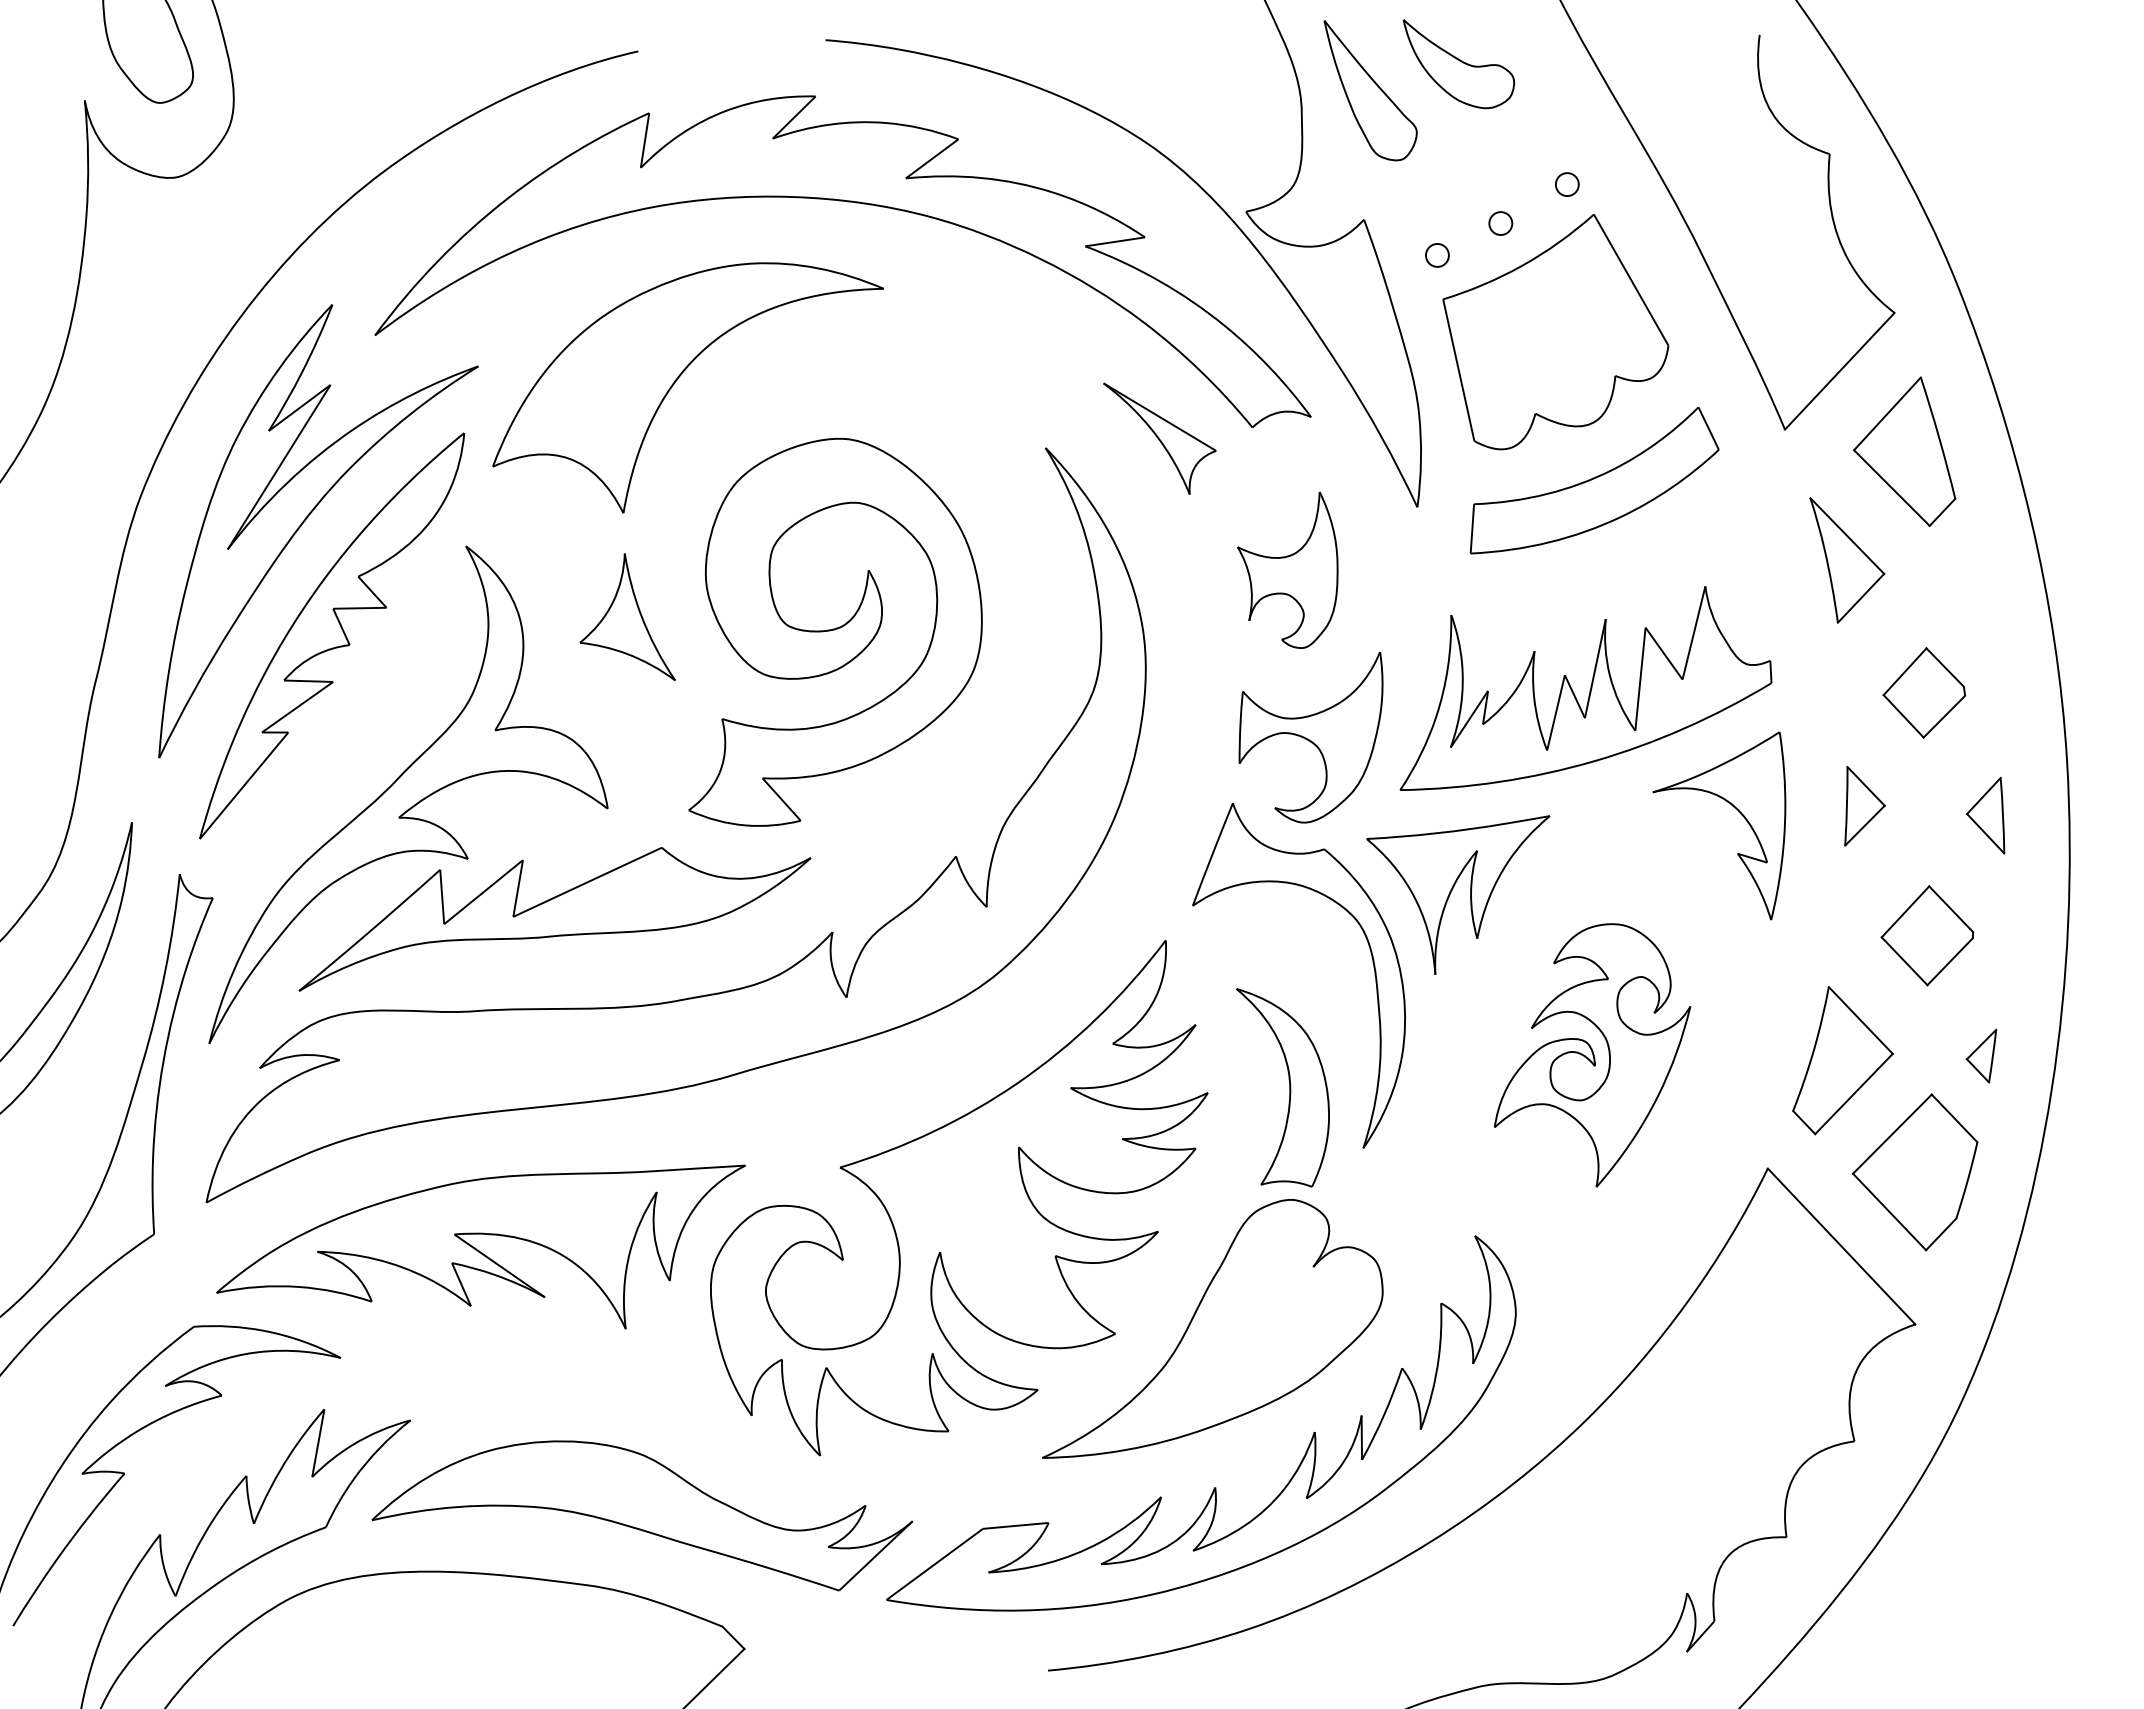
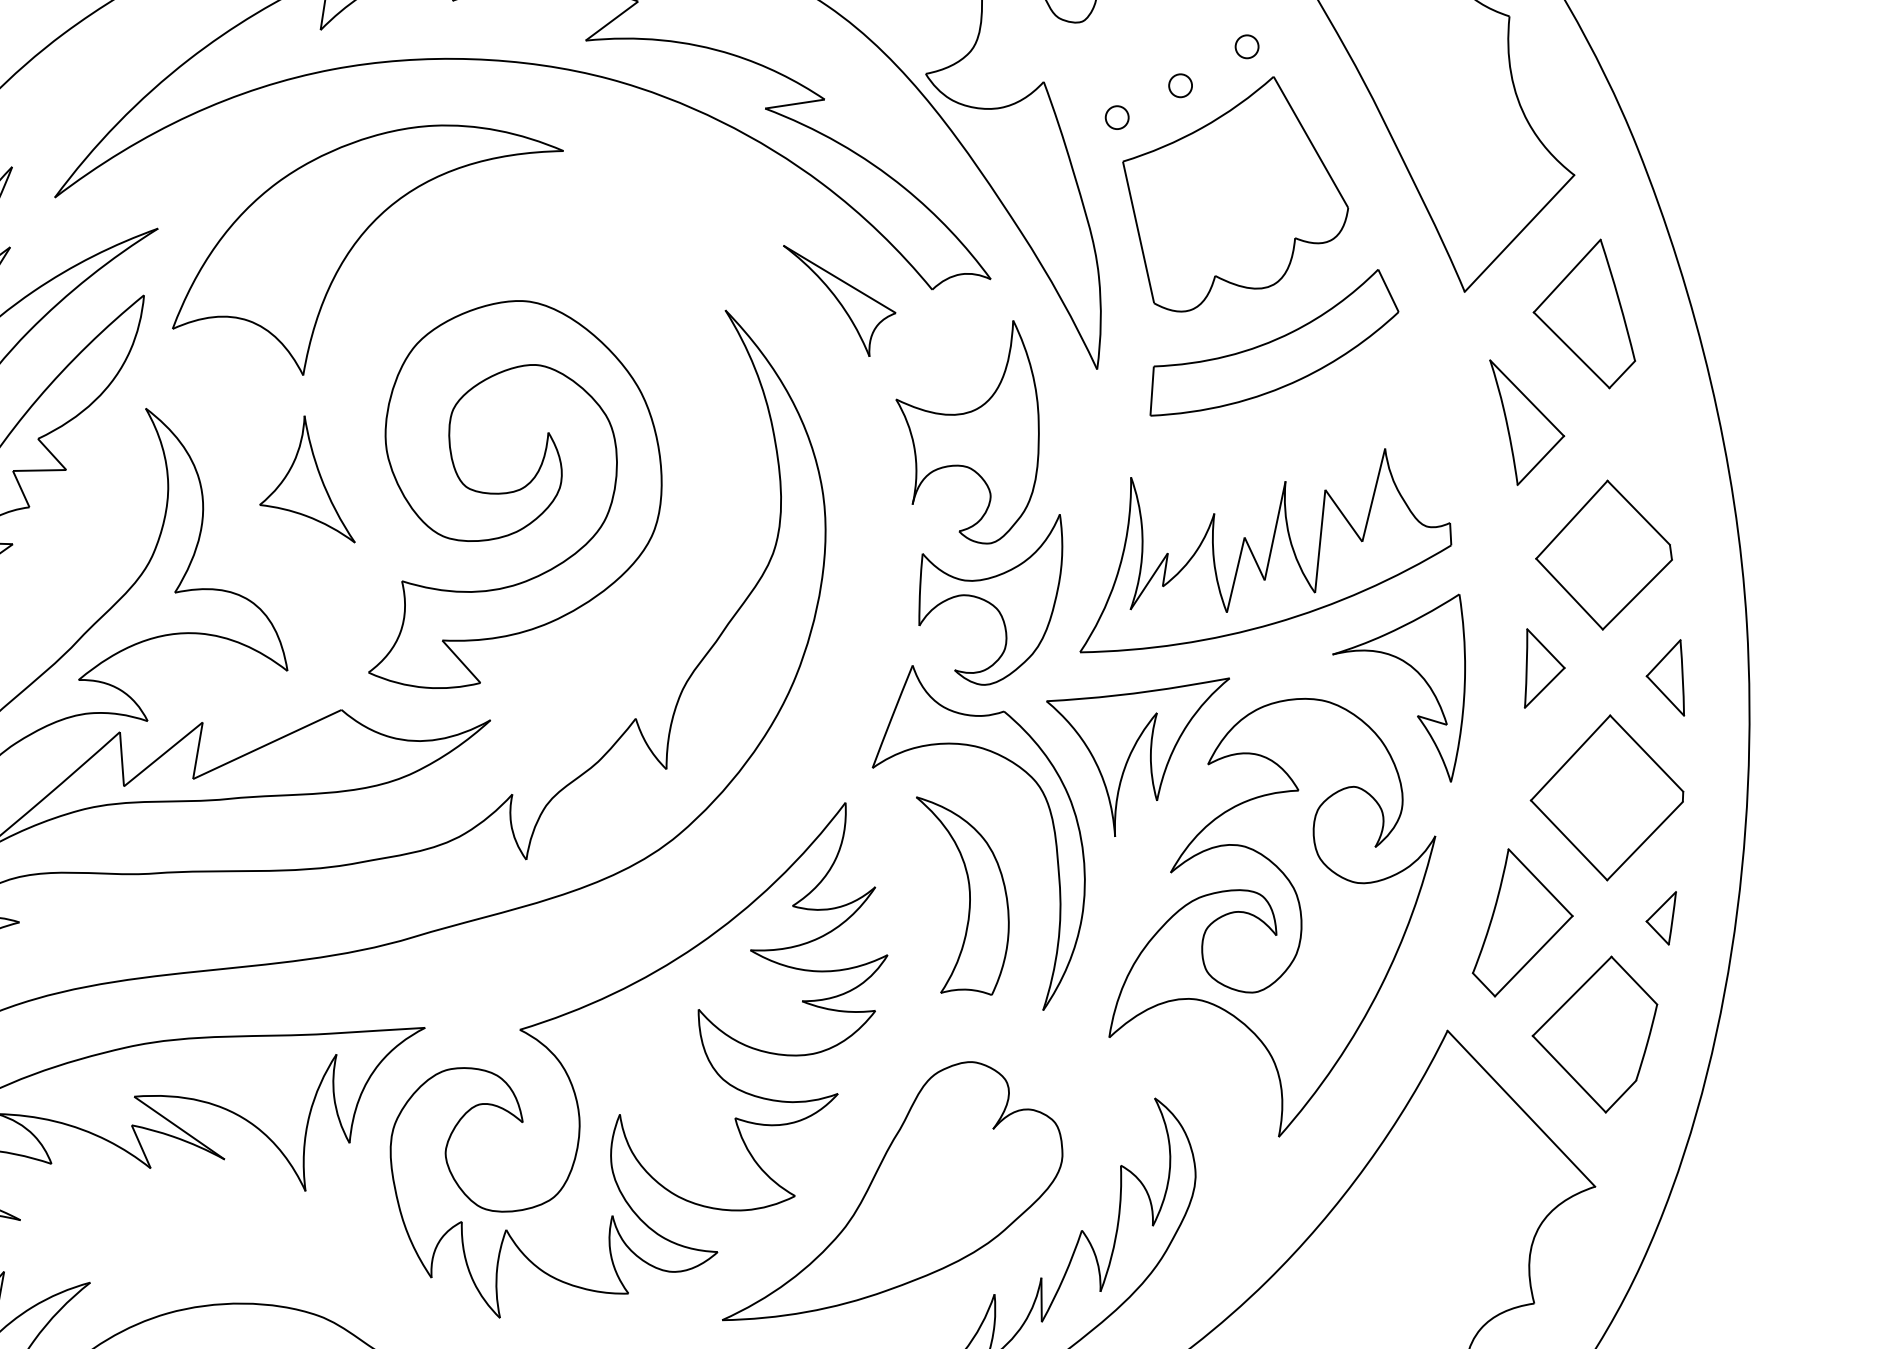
part: (1287, 570) -> (967, 432), size x1.43
part: (1924, 692) -> (1604, 554), size x1.67
part: (1927, 935) -> (1607, 797), size x1.67
part: (1592, 1055) -> (1272, 917), size x1.67
part: (1289, 1087) -> (969, 895), moved

